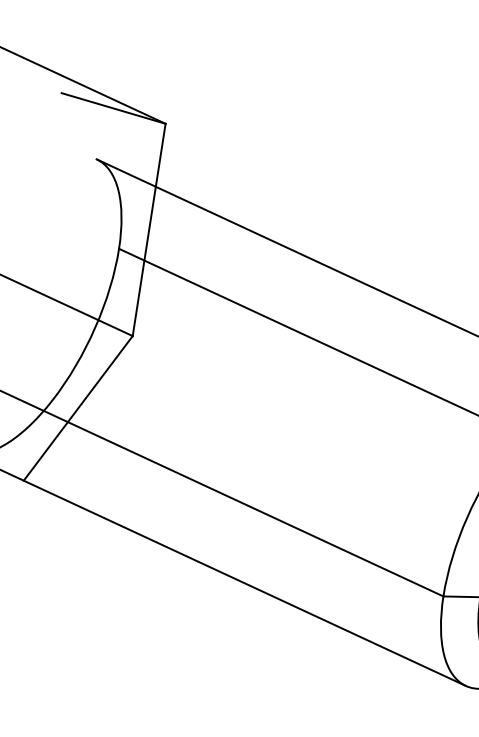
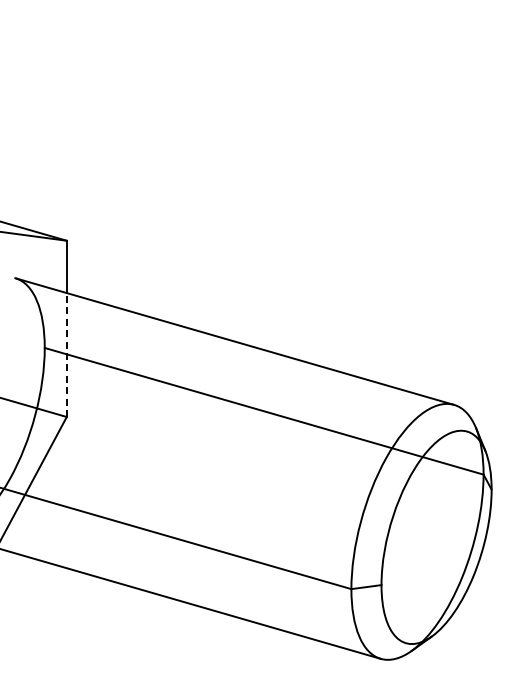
line: (143, 261) -> (66, 355), solid -> dashed

